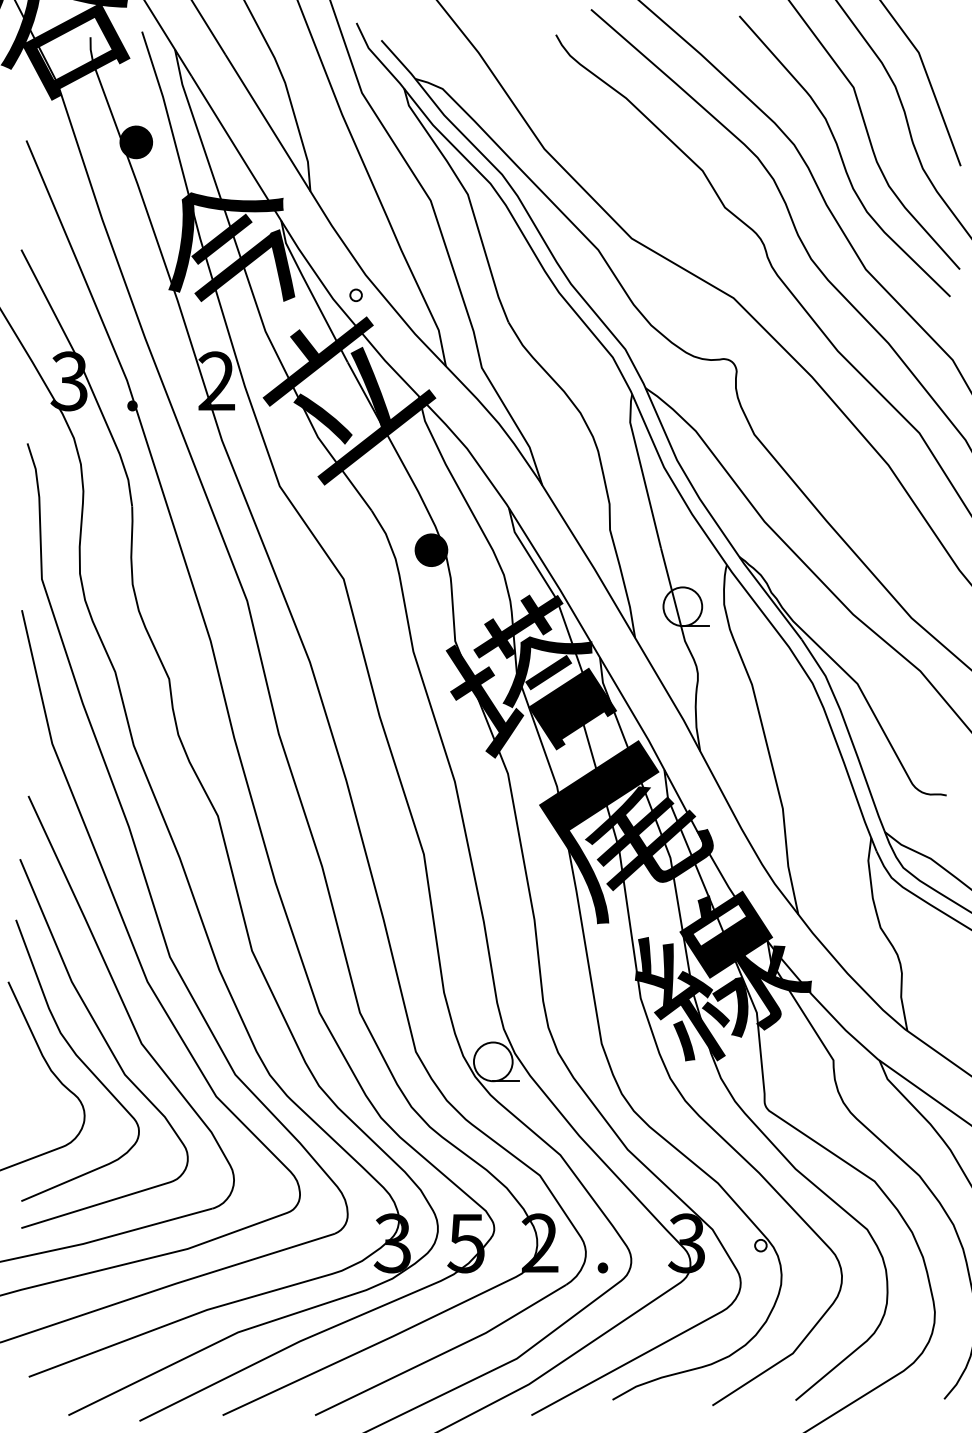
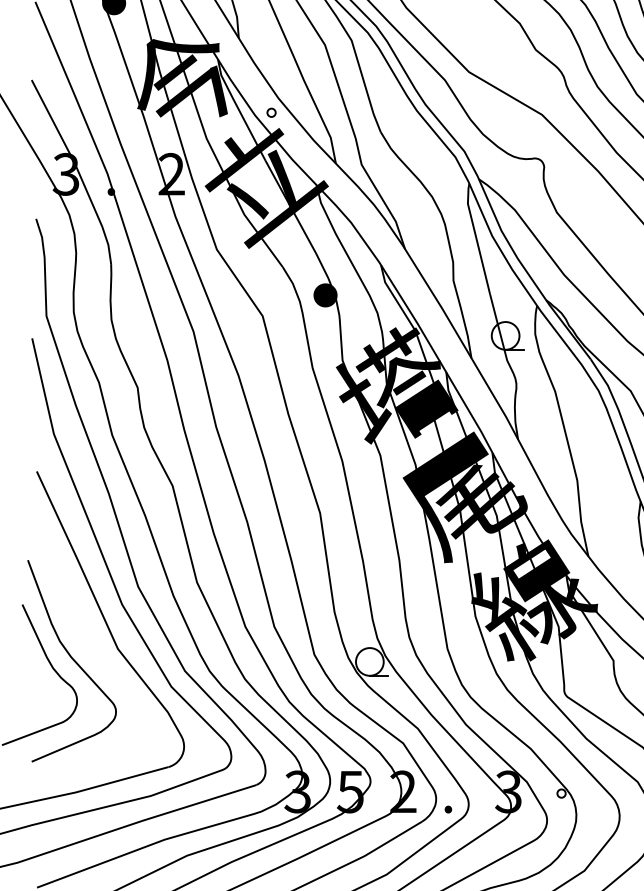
curve: (104, 1041) -> (91, 647), removed

